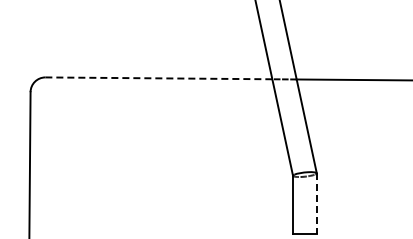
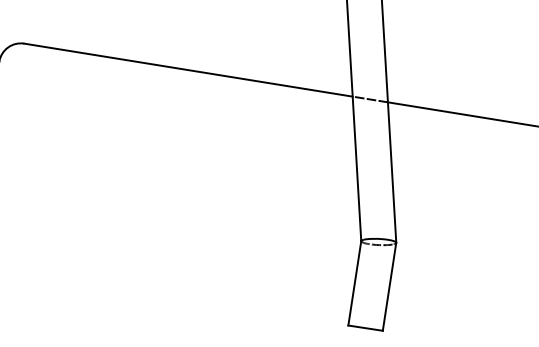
line: (158, 78) -> (187, 70), dashed -> solid
line: (316, 204) -> (388, 287), dashed -> solid

